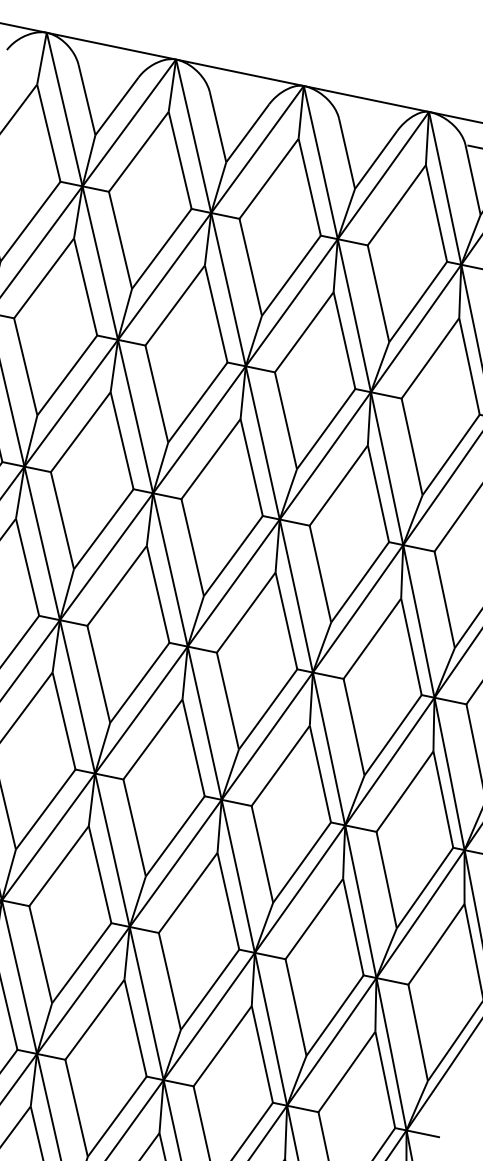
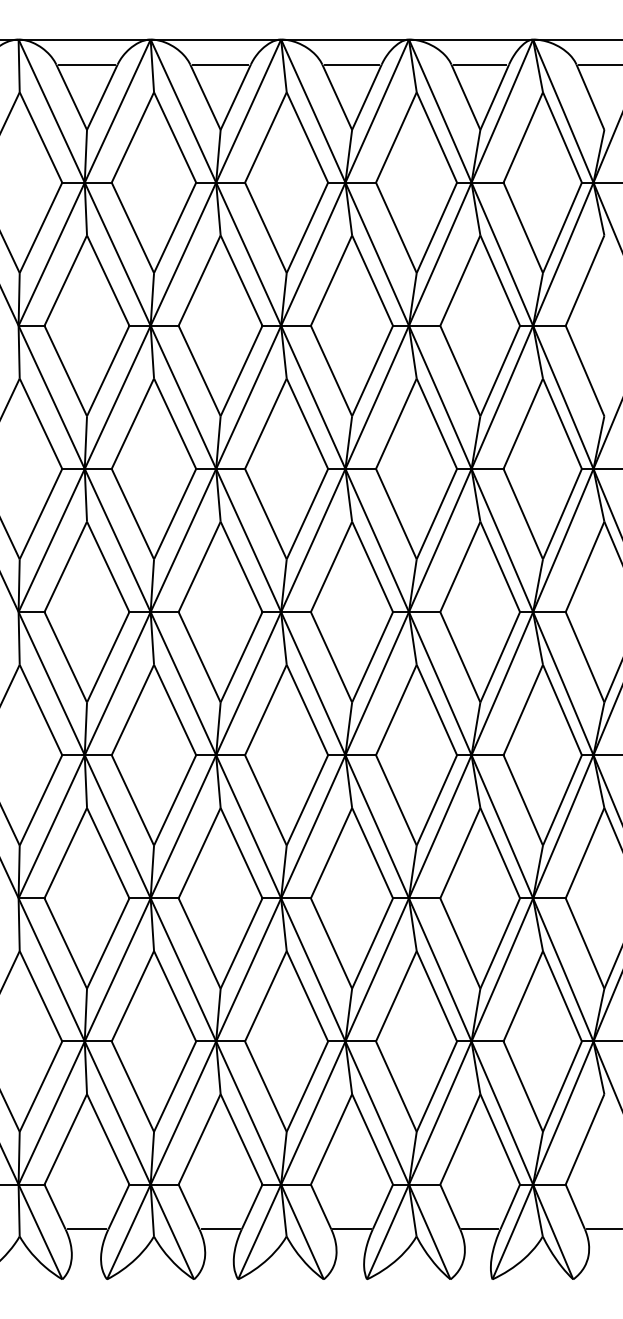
line: (108, 70) -> (86, 64), added
line: (239, 98) -> (220, 64), added
line: (367, 124) -> (351, 64), added

